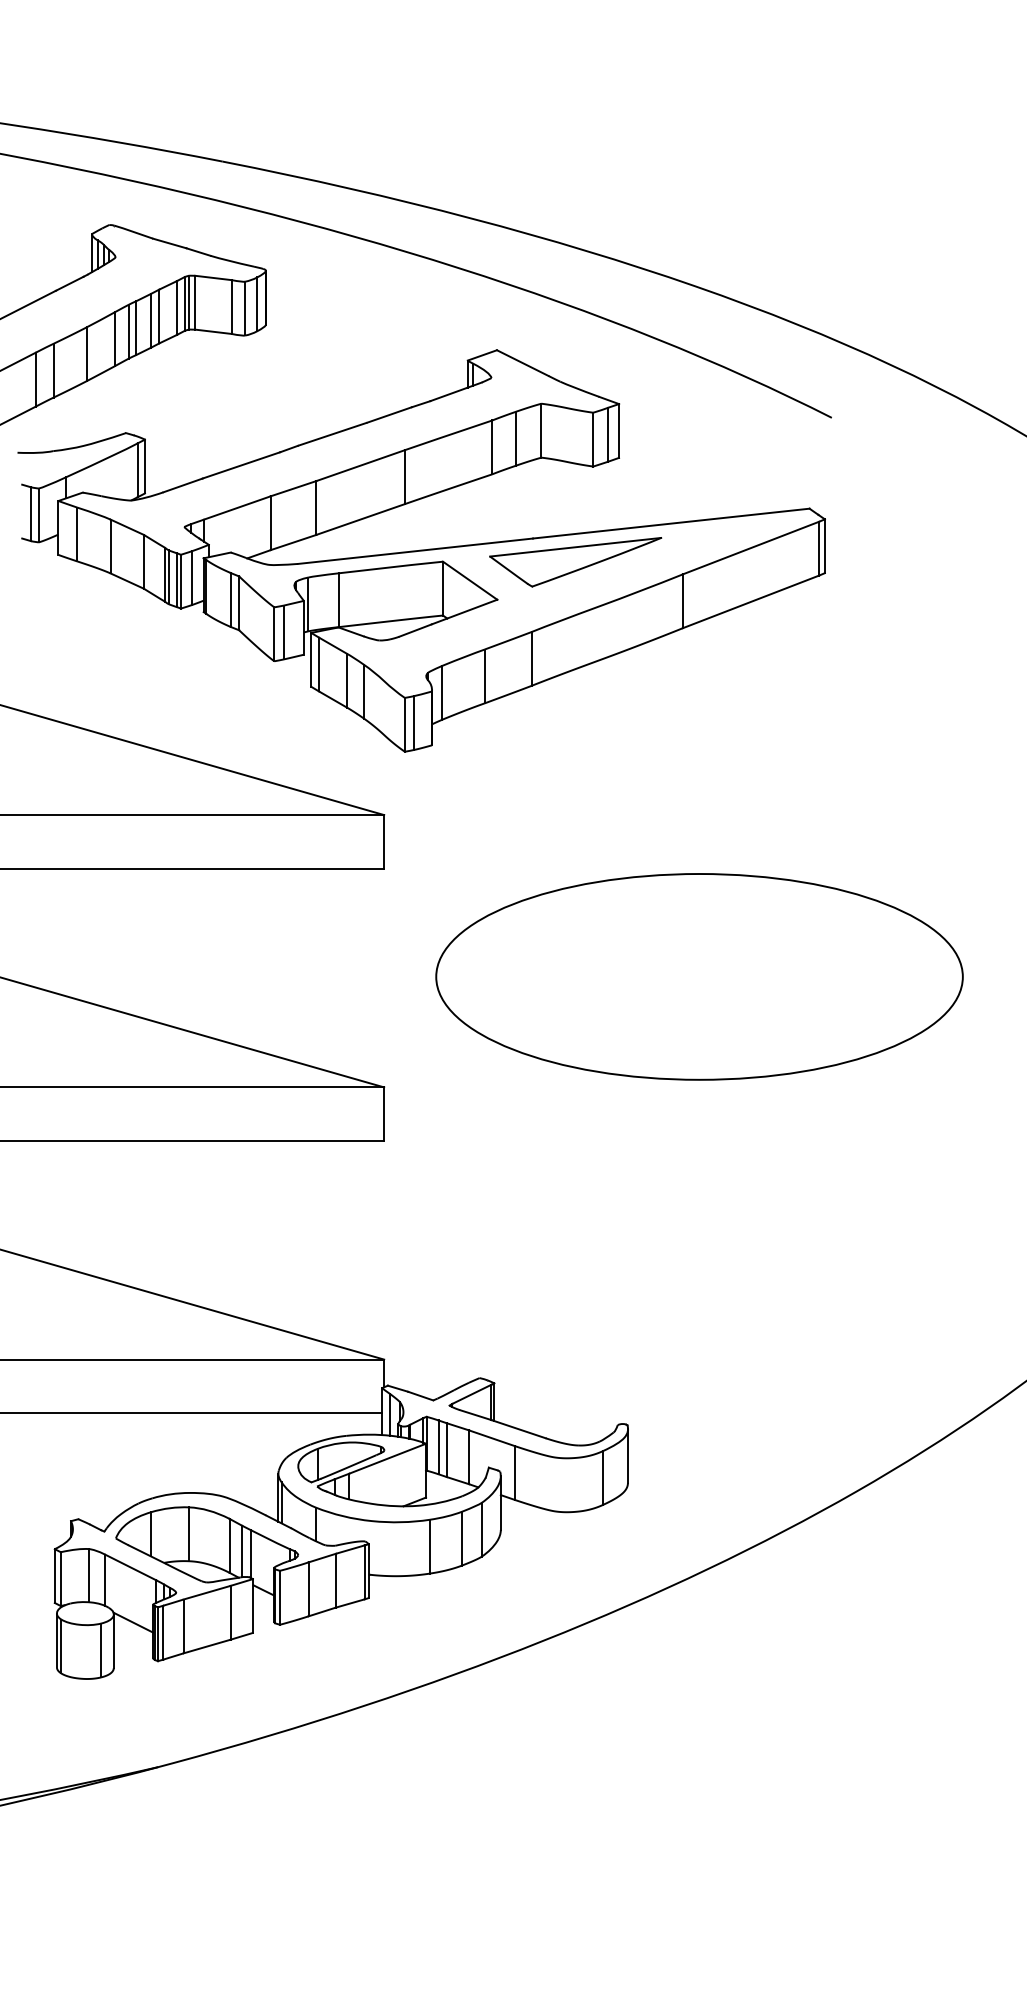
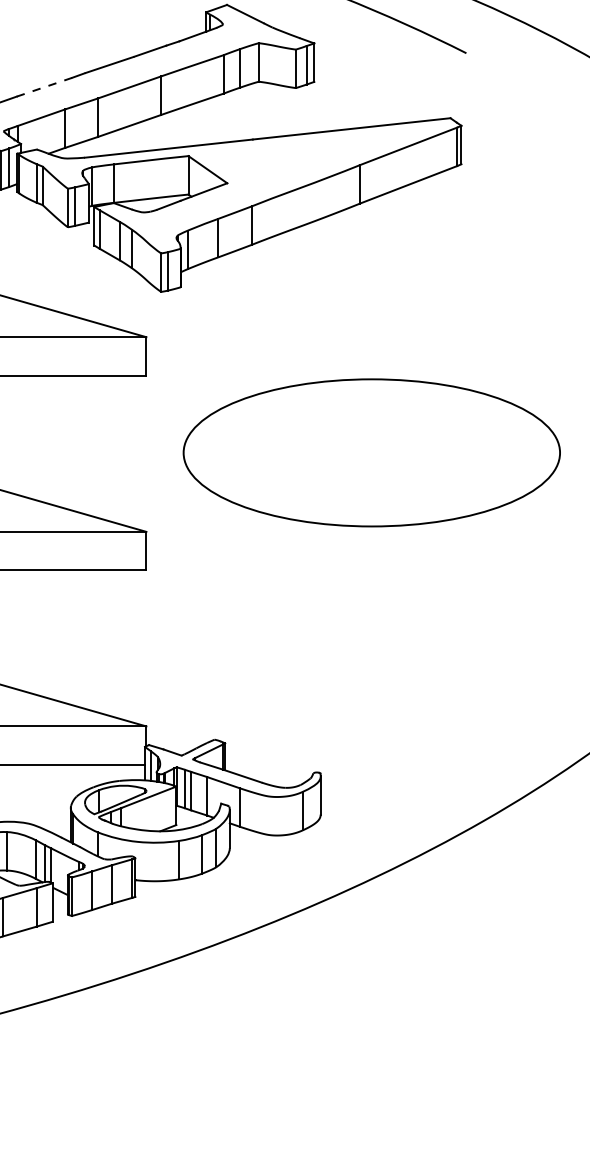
line: (241, 465) -> (44, 87), solid -> dashed
part: (575, 562) -> (283, 156), removed

